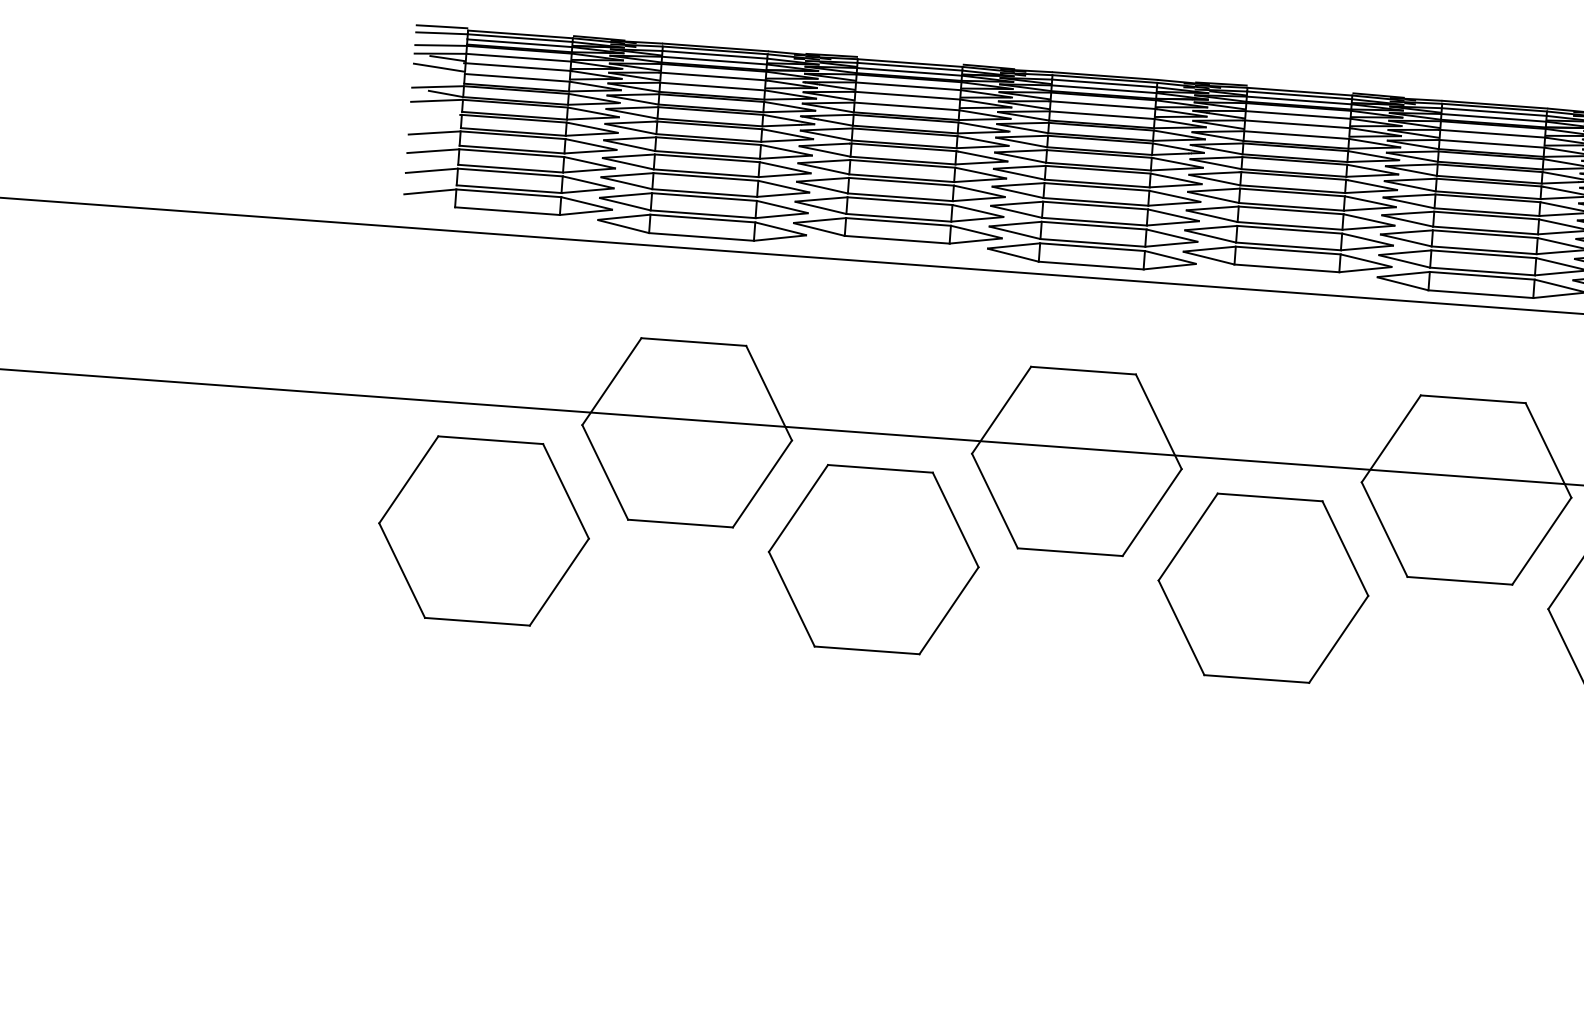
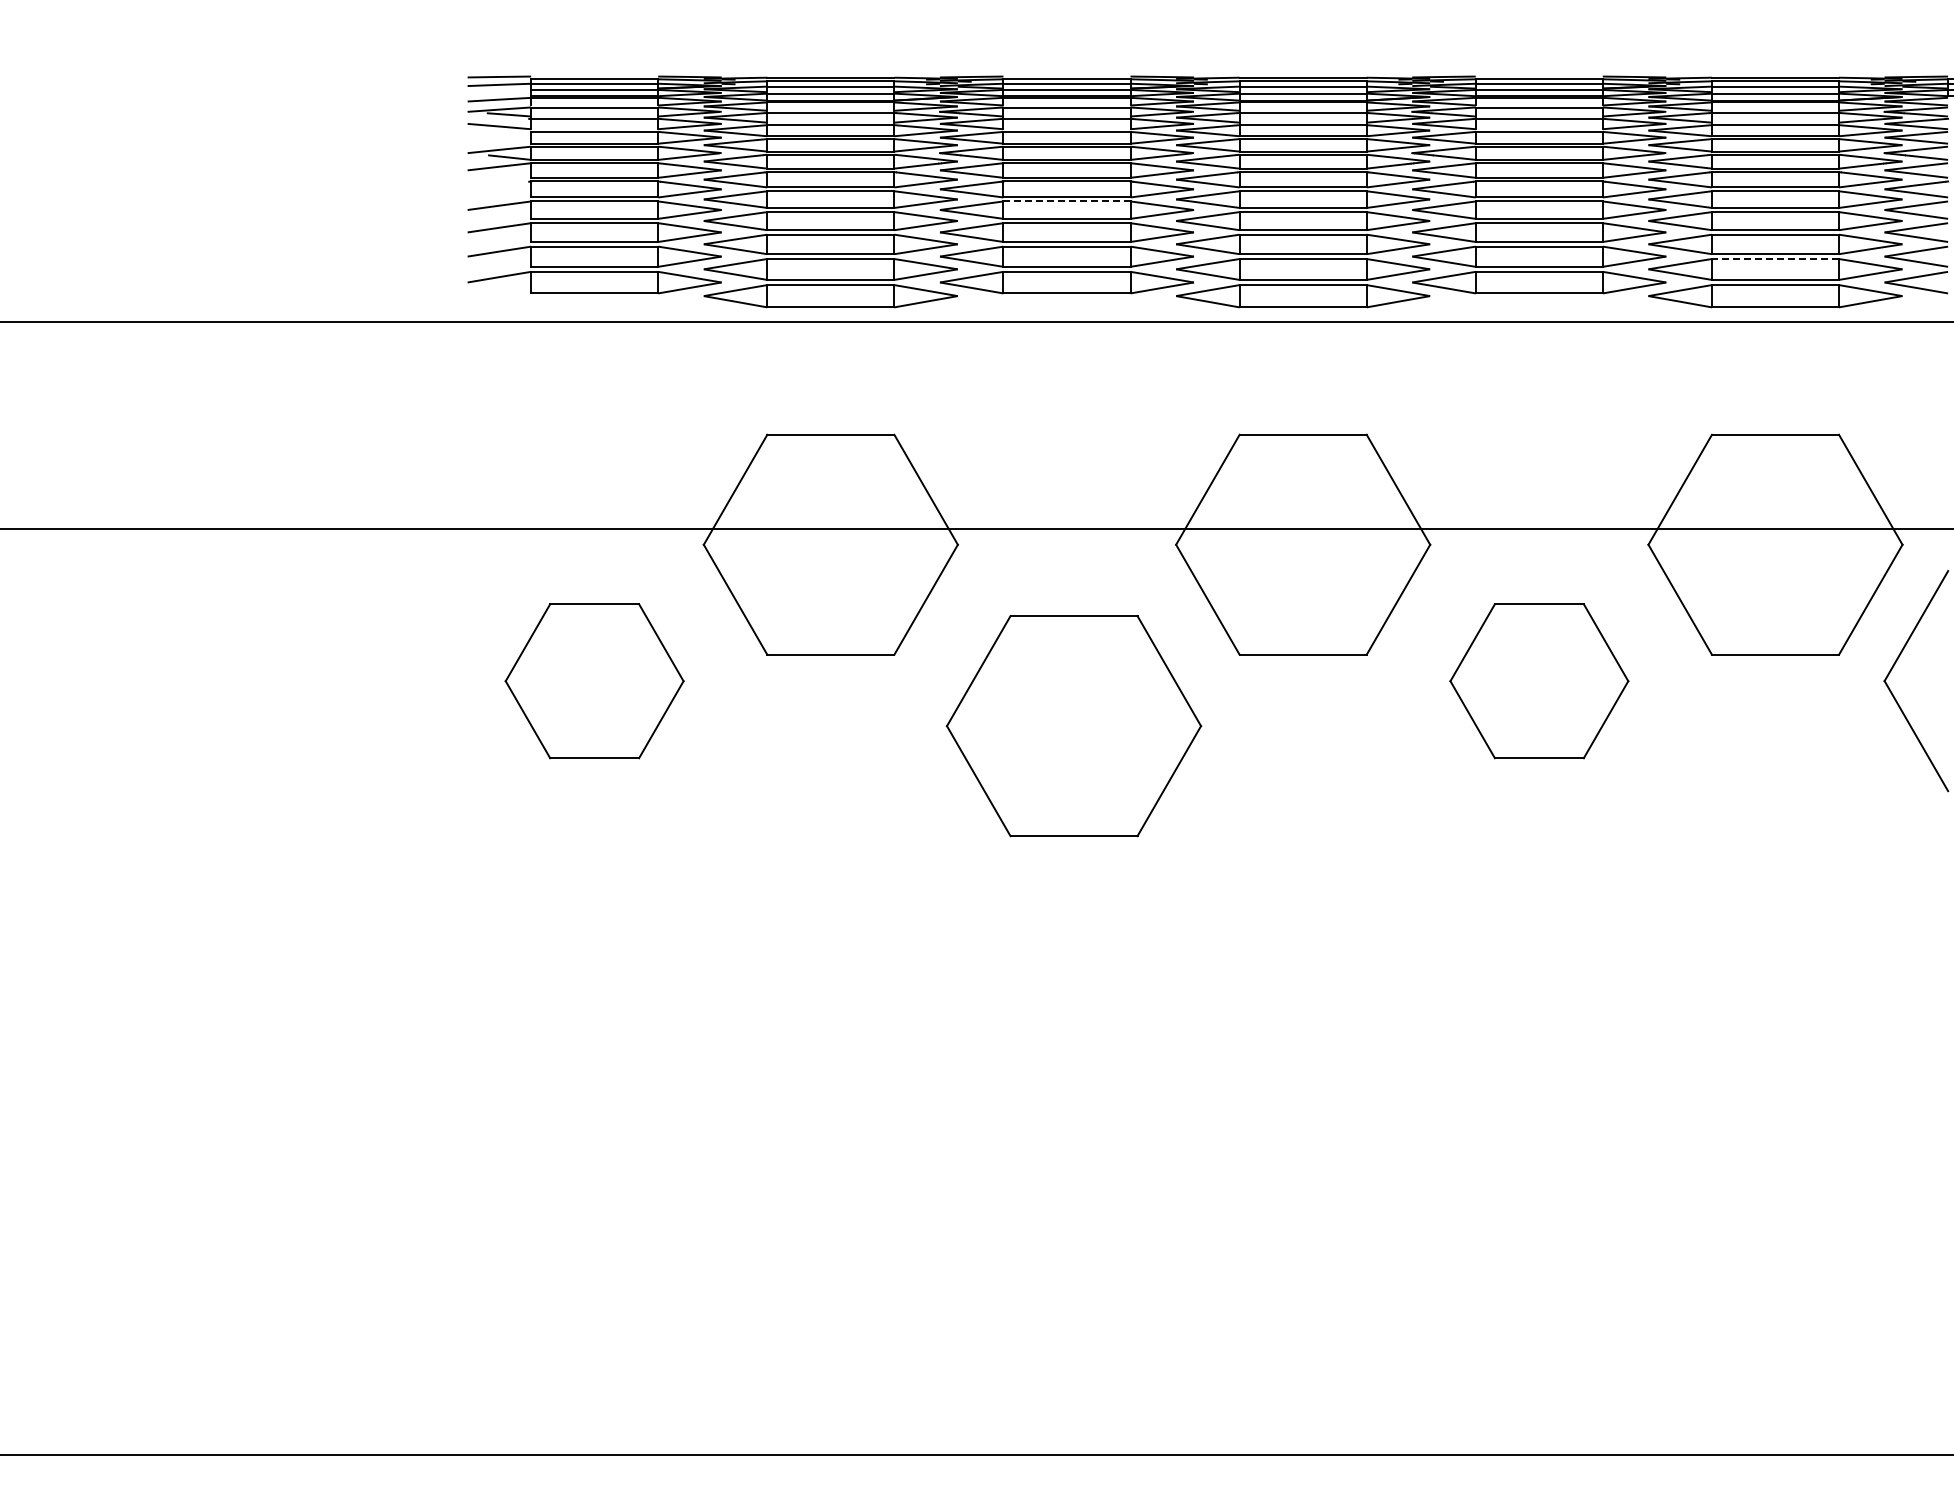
line: (902, 163) -> (1066, 201), solid -> dashed
line: (1483, 254) -> (1775, 259), solid -> dashed
part: (483, 531) -> (594, 681), size x0.7
part: (873, 559) -> (1073, 726), moved
part: (1263, 588) -> (1539, 681), size x0.7

